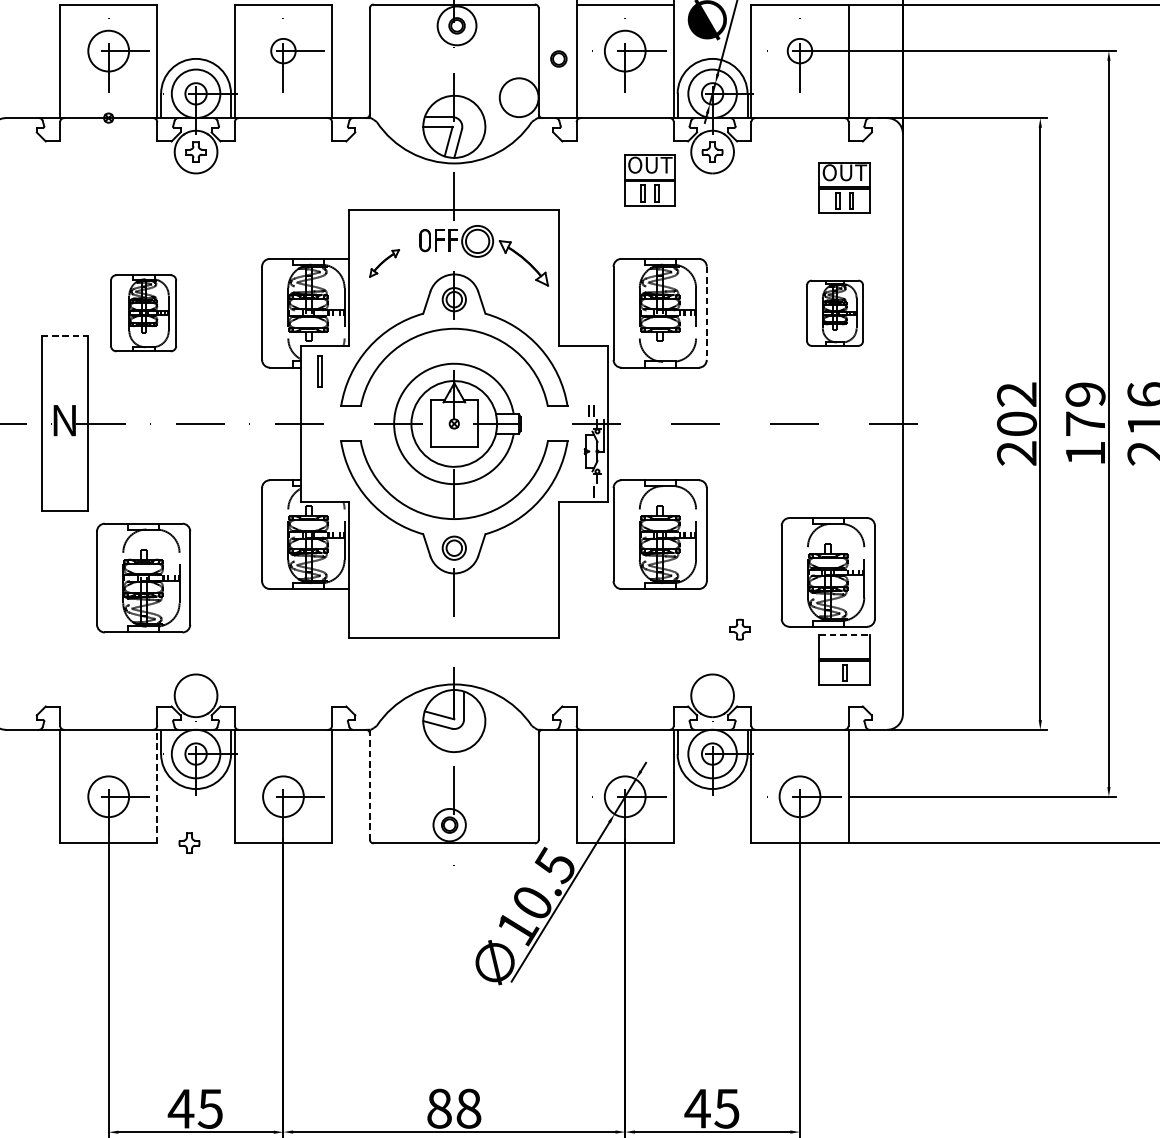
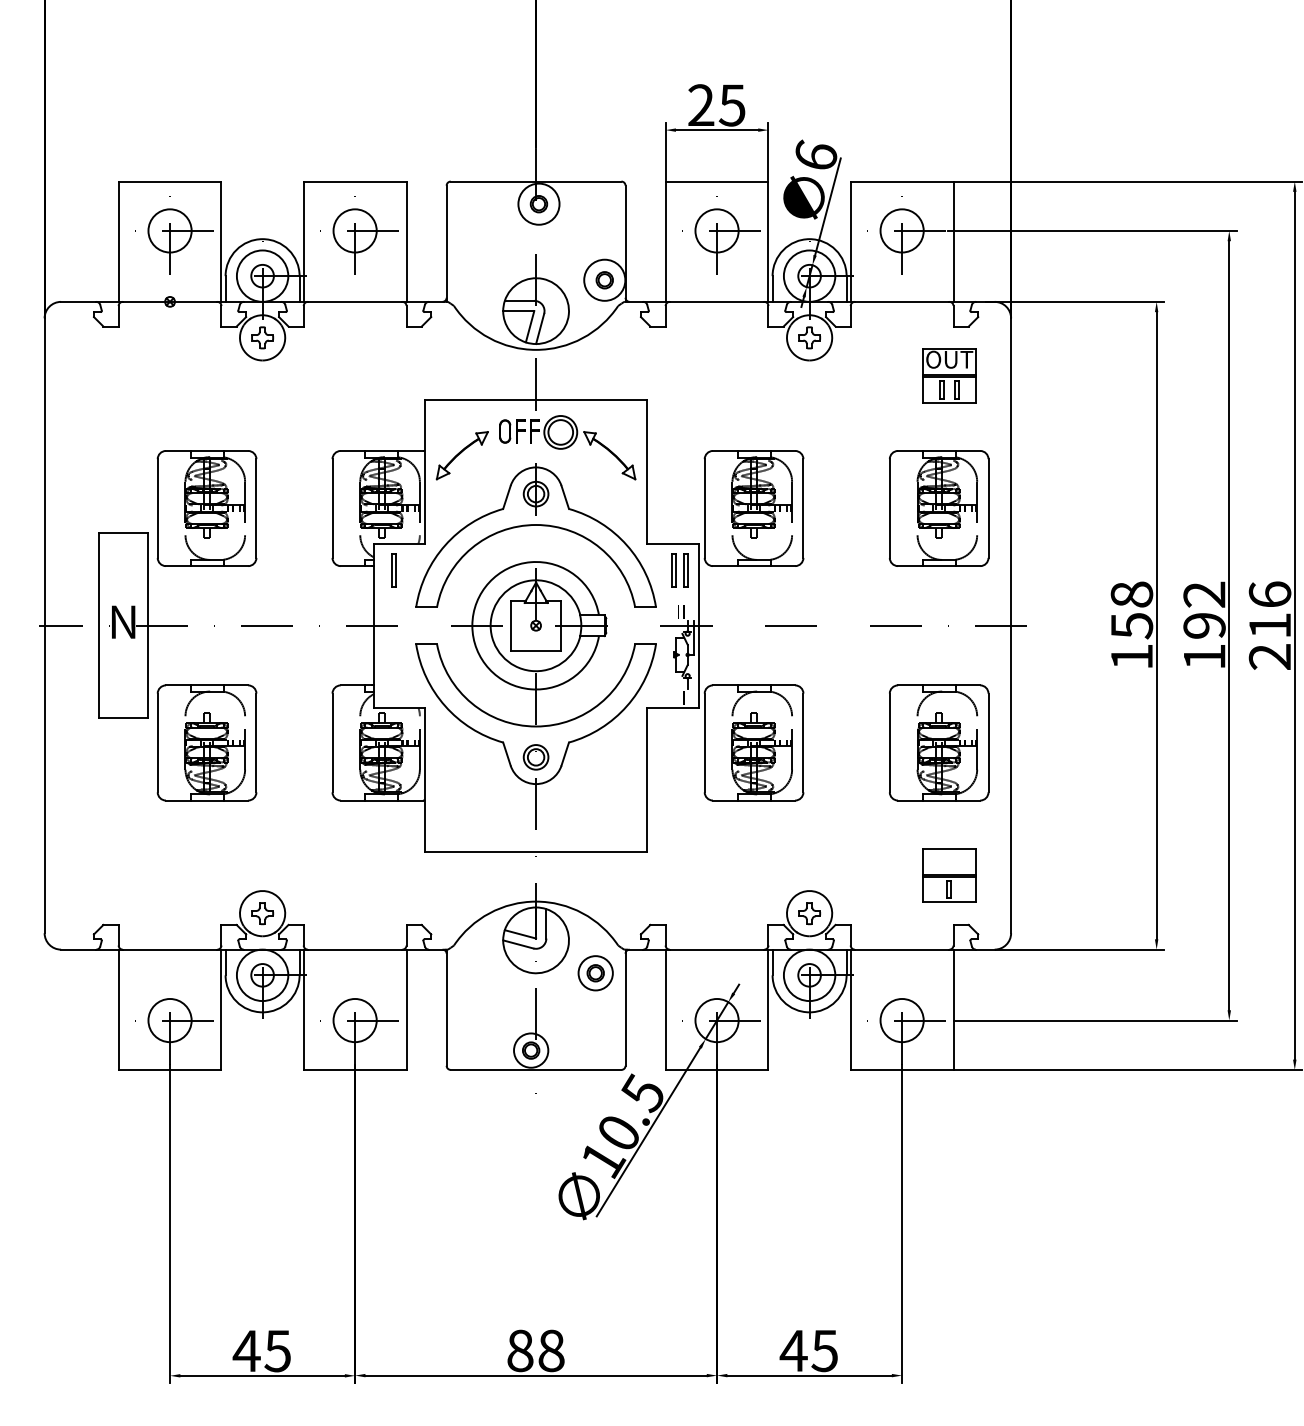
circle: (282, 50) -> (354, 230), size x1.67
circle: (799, 50) -> (901, 230), size x1.67
part: (558, 59) -> (604, 280), moved
part: (650, 180) -> (743, 367), removed
part: (383, 263) -> (461, 455), size x1.67
part: (143, 313) -> (206, 508), size x1.43
part: (835, 313) -> (939, 508), size x1.67
line: (706, 314) -> (803, 509), dashed -> solid
line: (64, 335) -> (123, 532), dashed -> solid
part: (589, 371) -> (679, 570), added
text: (1085, 408) -> (1204, 609), 179 -> 192
text: (1016, 423) -> (1131, 625), 202 -> 158
part: (828, 571) -> (939, 742), moved
part: (143, 577) -> (206, 742), moved
part: (739, 629) -> (809, 913), moved
line: (844, 634) -> (949, 848), dashed -> solid
part: (510, 752) -> (595, 973), added
line: (369, 785) -> (446, 1008), dashed -> solid
line: (157, 786) -> (221, 1009), dashed -> solid
part: (189, 842) -> (262, 913), moved

